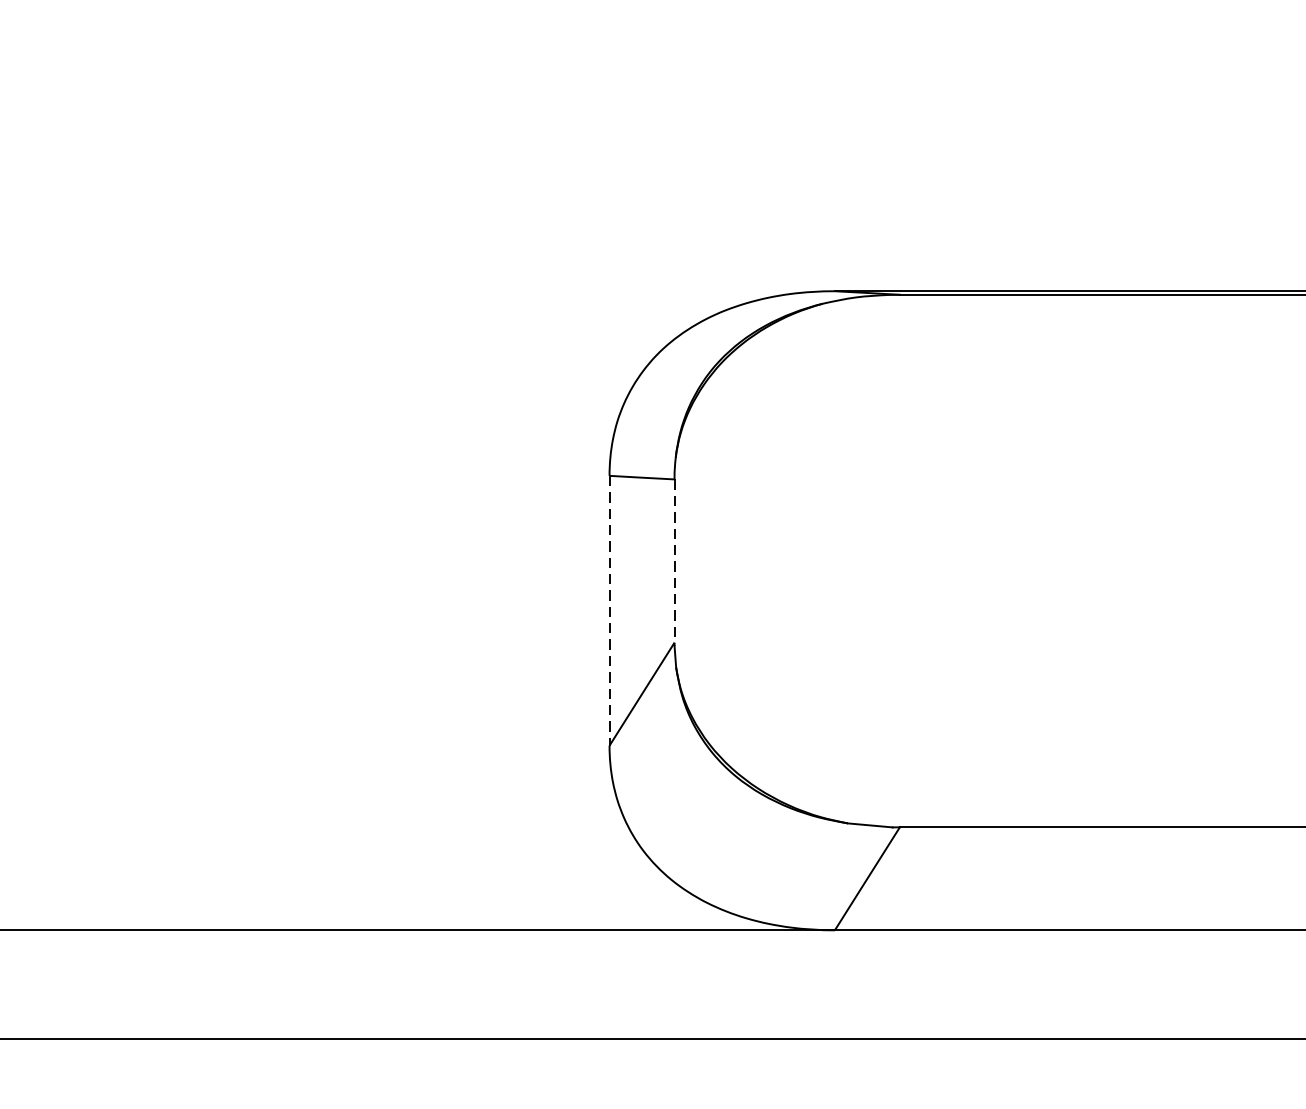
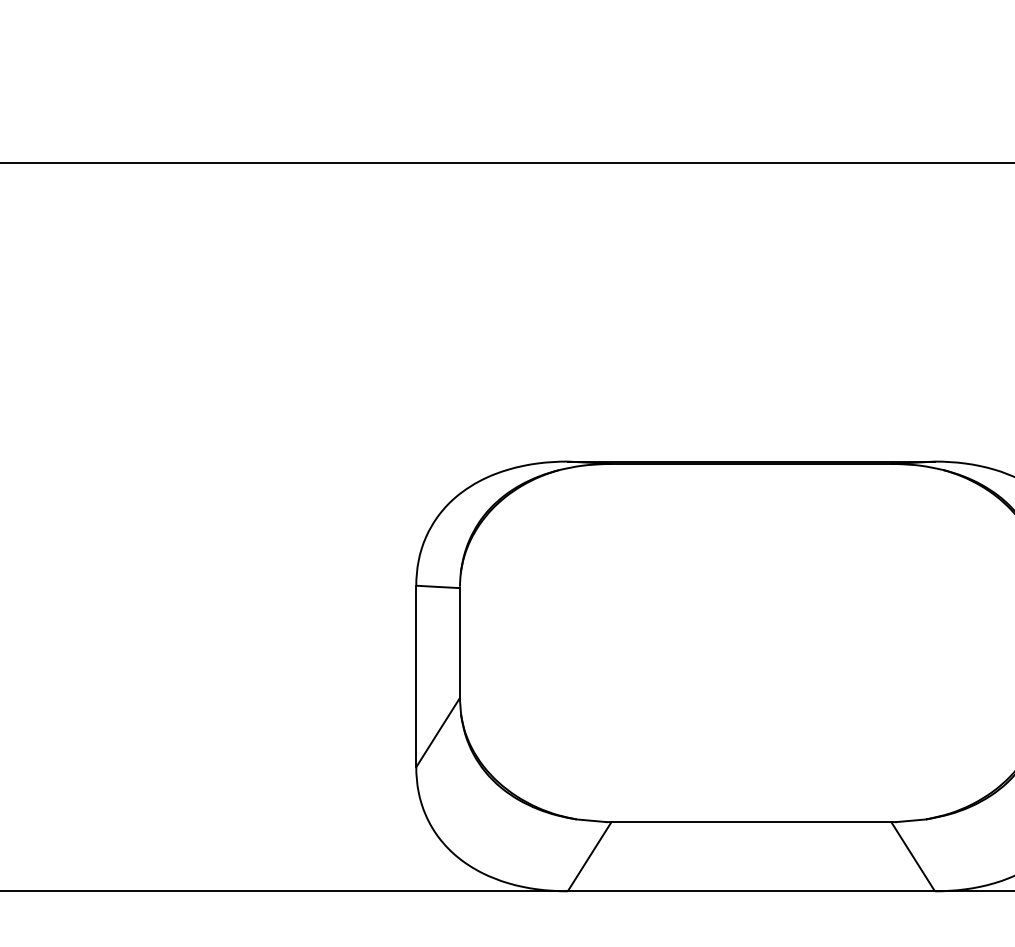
line: (675, 561) -> (460, 643), dashed -> solid
line: (609, 610) -> (416, 676), dashed -> solid

